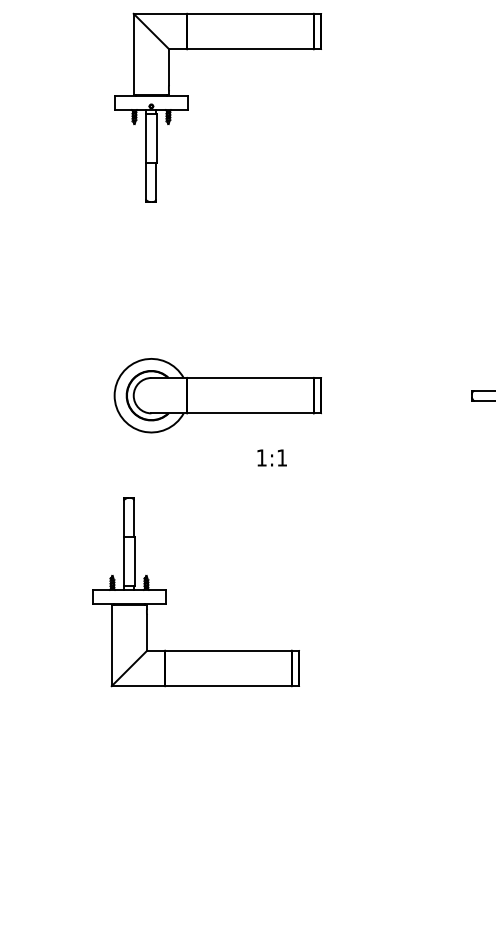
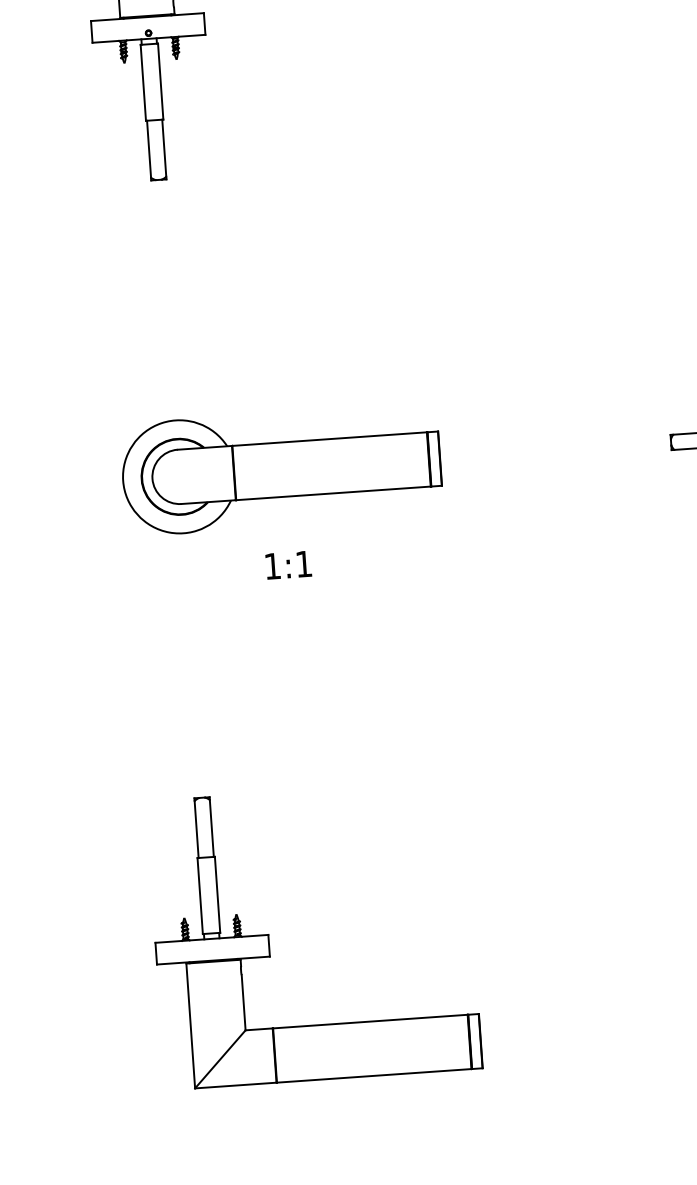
text: (271, 457) -> (287, 564), moved
part: (166, 592) -> (269, 938), moved

